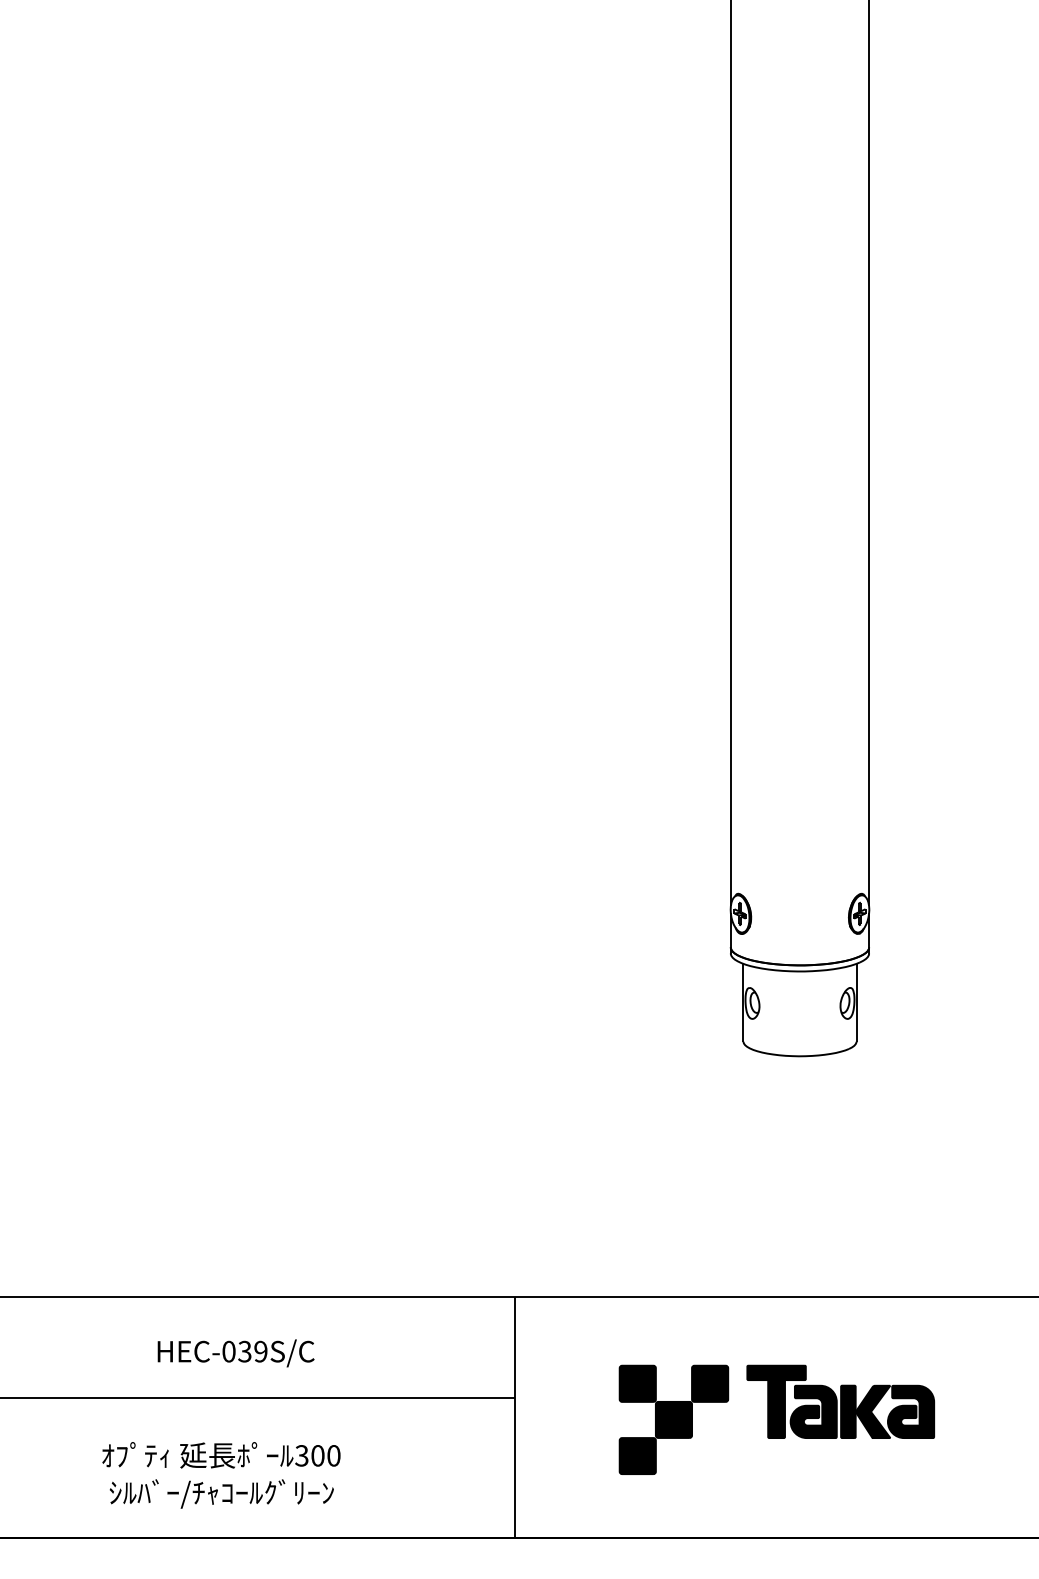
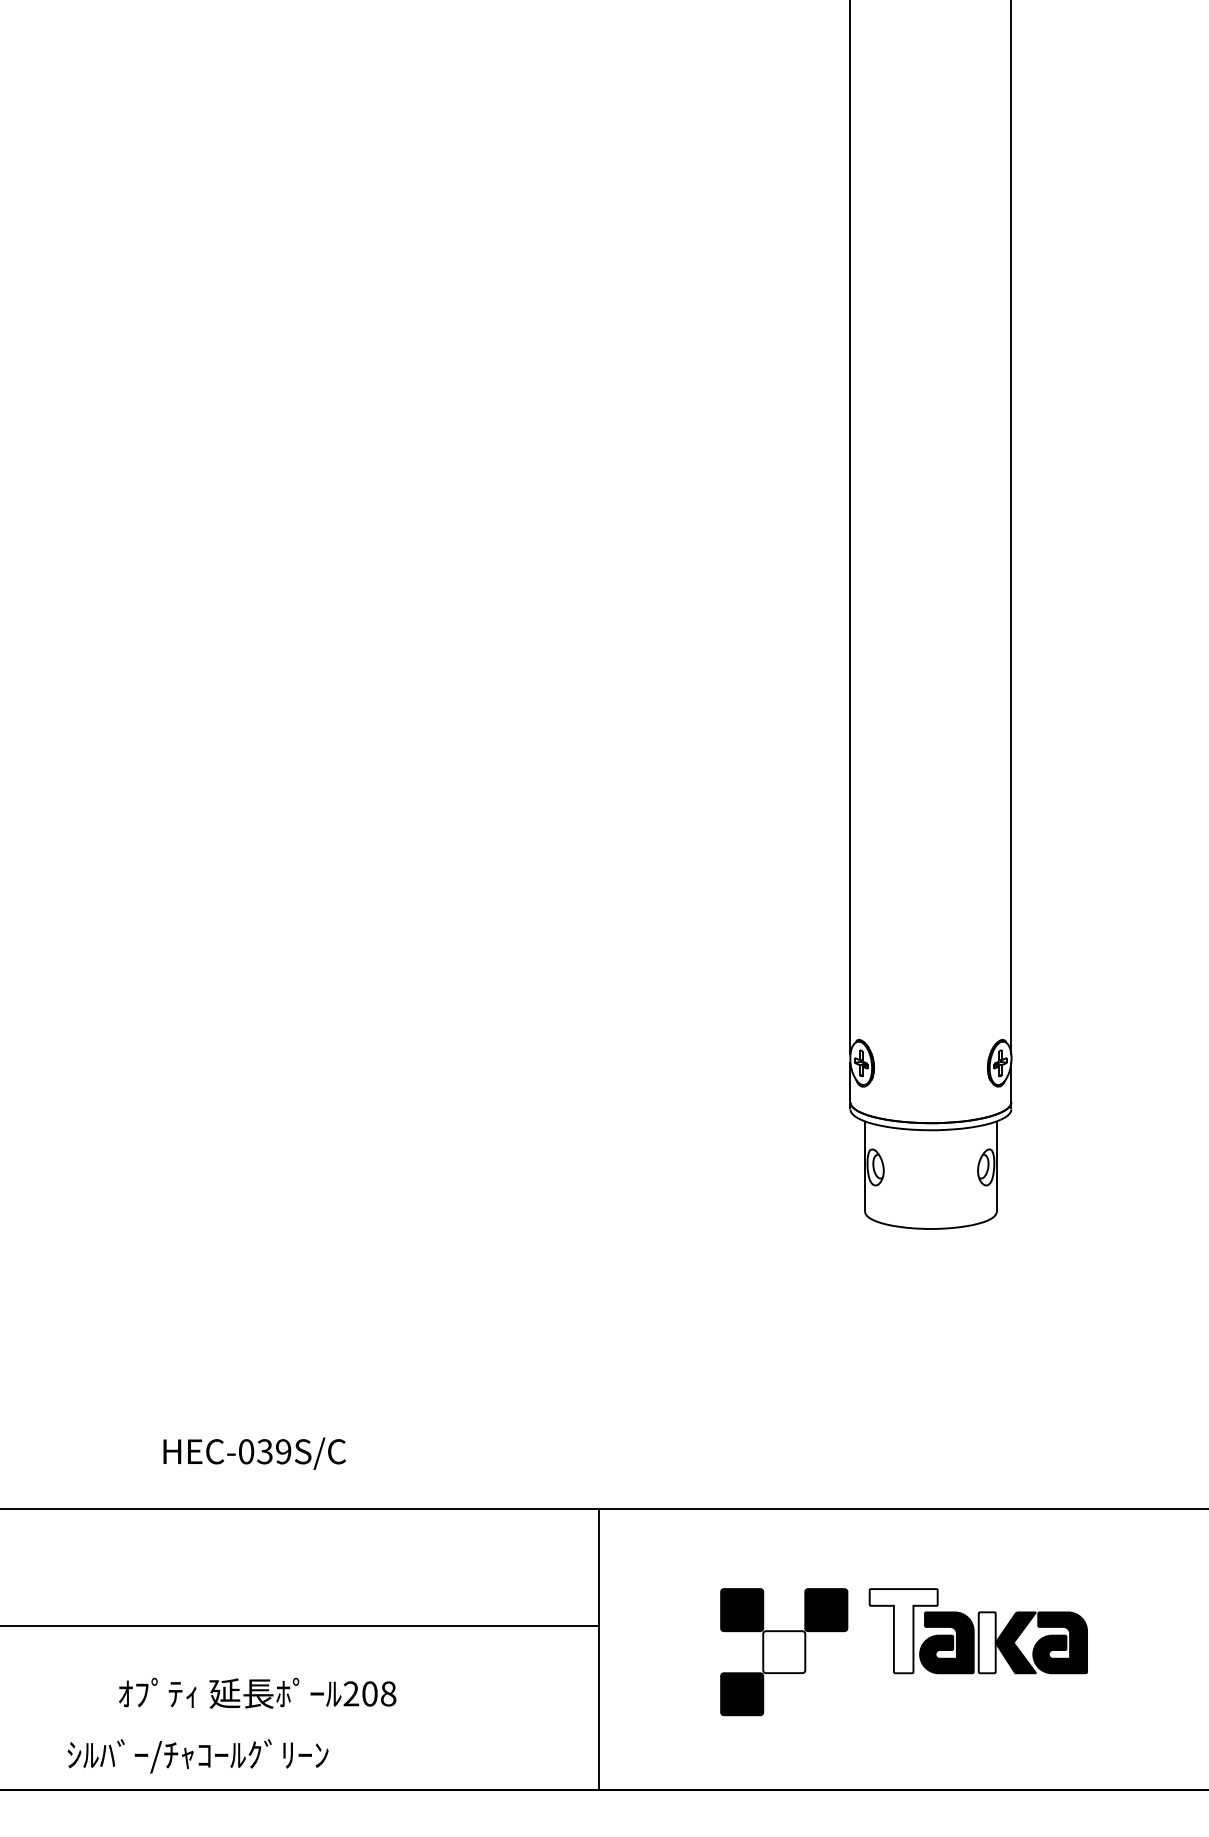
text: (235, 1353) -> (254, 1453), moved
fill: (776, 1402) -> (903, 1631), removed
fill: (847, 1411) -> (986, 1642), removed
fill: (674, 1420) -> (784, 1652), removed
text: (317, 1455) -> (369, 1693), 300 -> 208
text: (221, 1494) -> (197, 1756), moved

